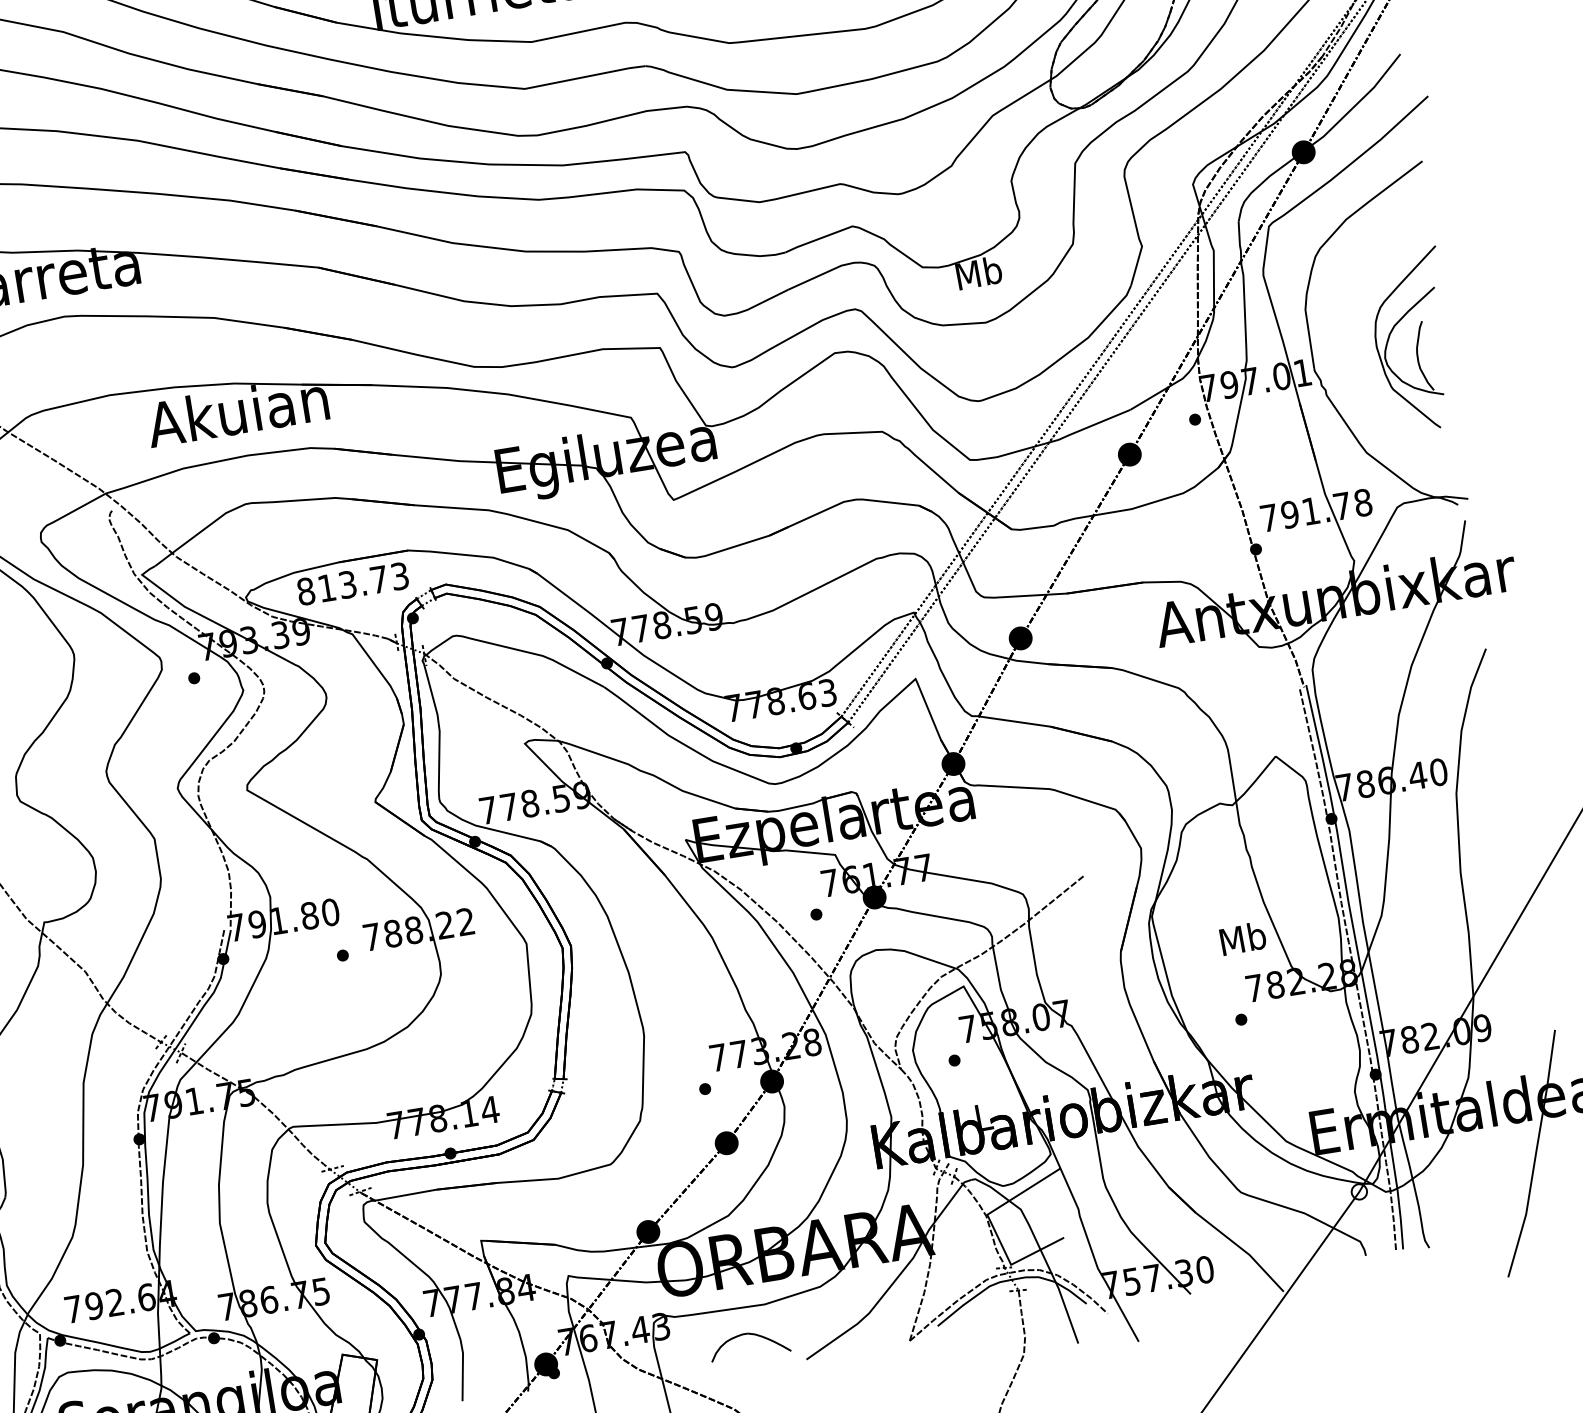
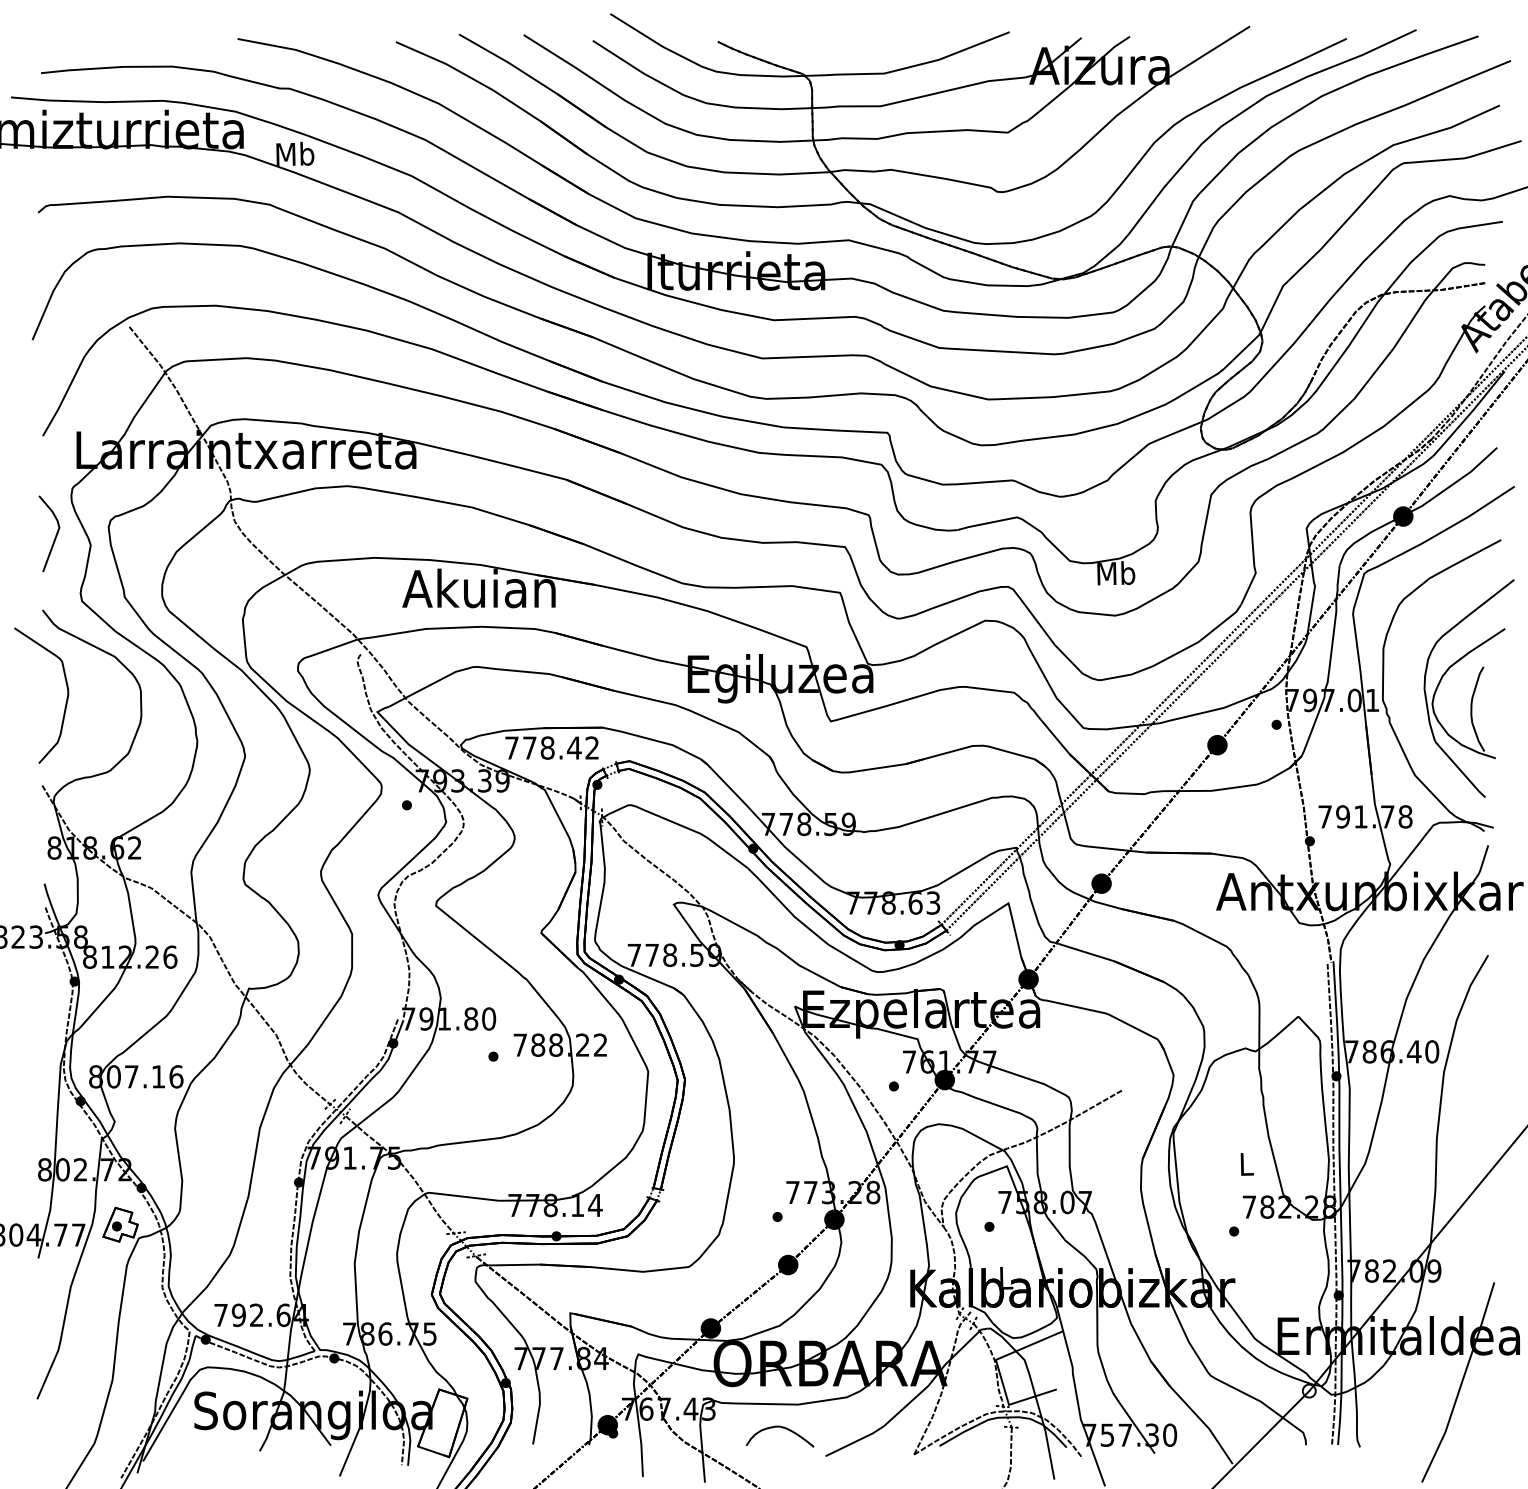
part: (1412, 340) -> (1468, 688), size x1.43
text: (352, 583) -> (551, 747), 813.73 -> 778.42
text: (1242, 937) -> (1246, 1163), Mb -> L

